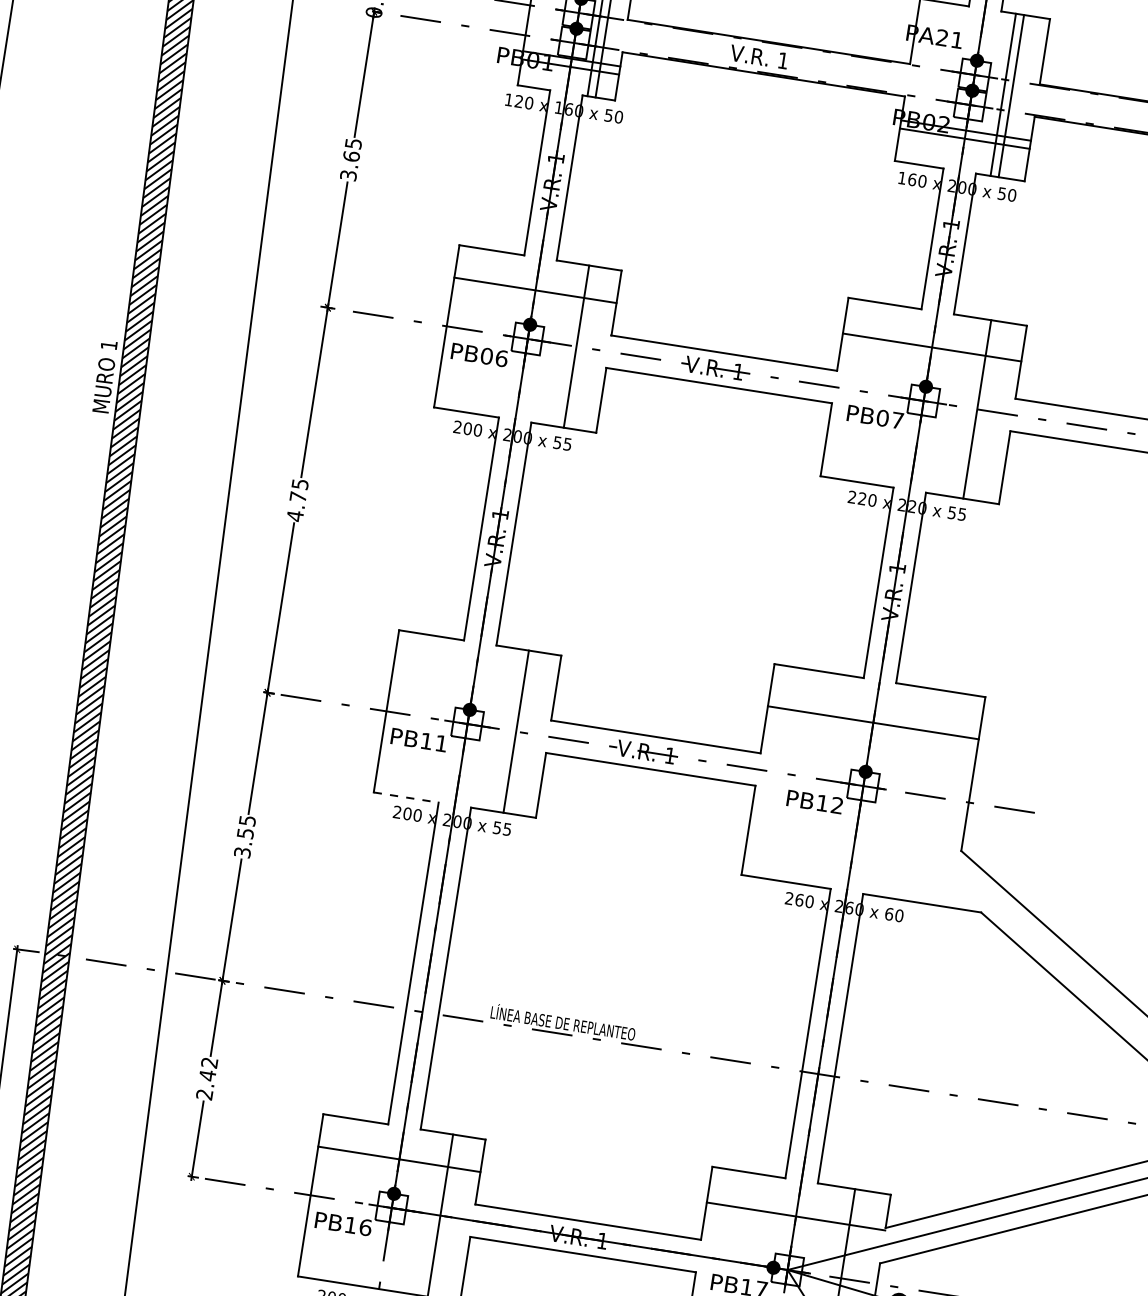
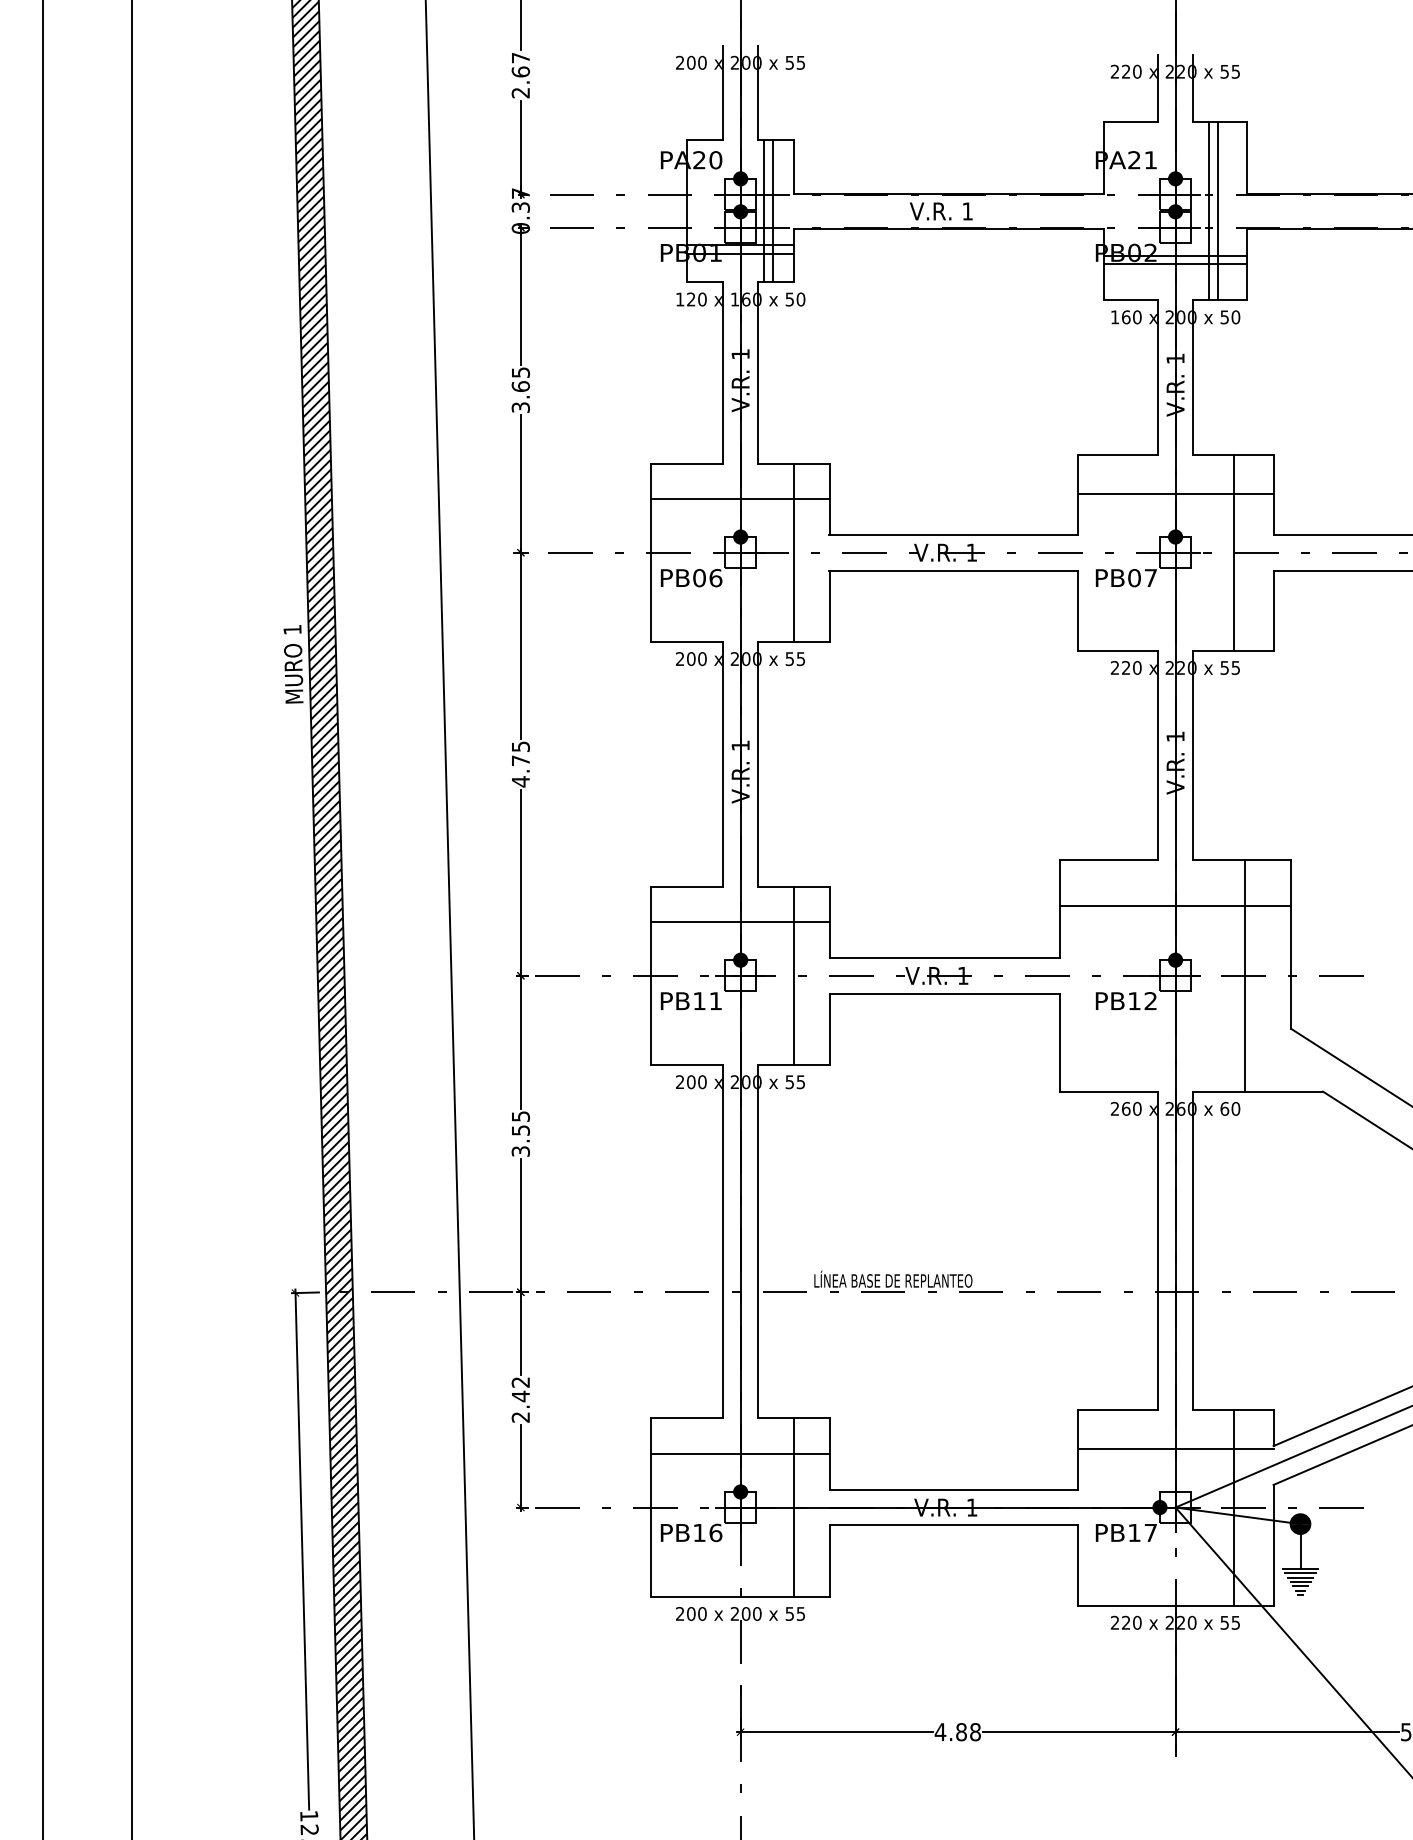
line: (475, 675) -> (740, 922), added
line: (927, 795) -> (1245, 975), added
line: (406, 797) -> (687, 1064), dashed -> solid

